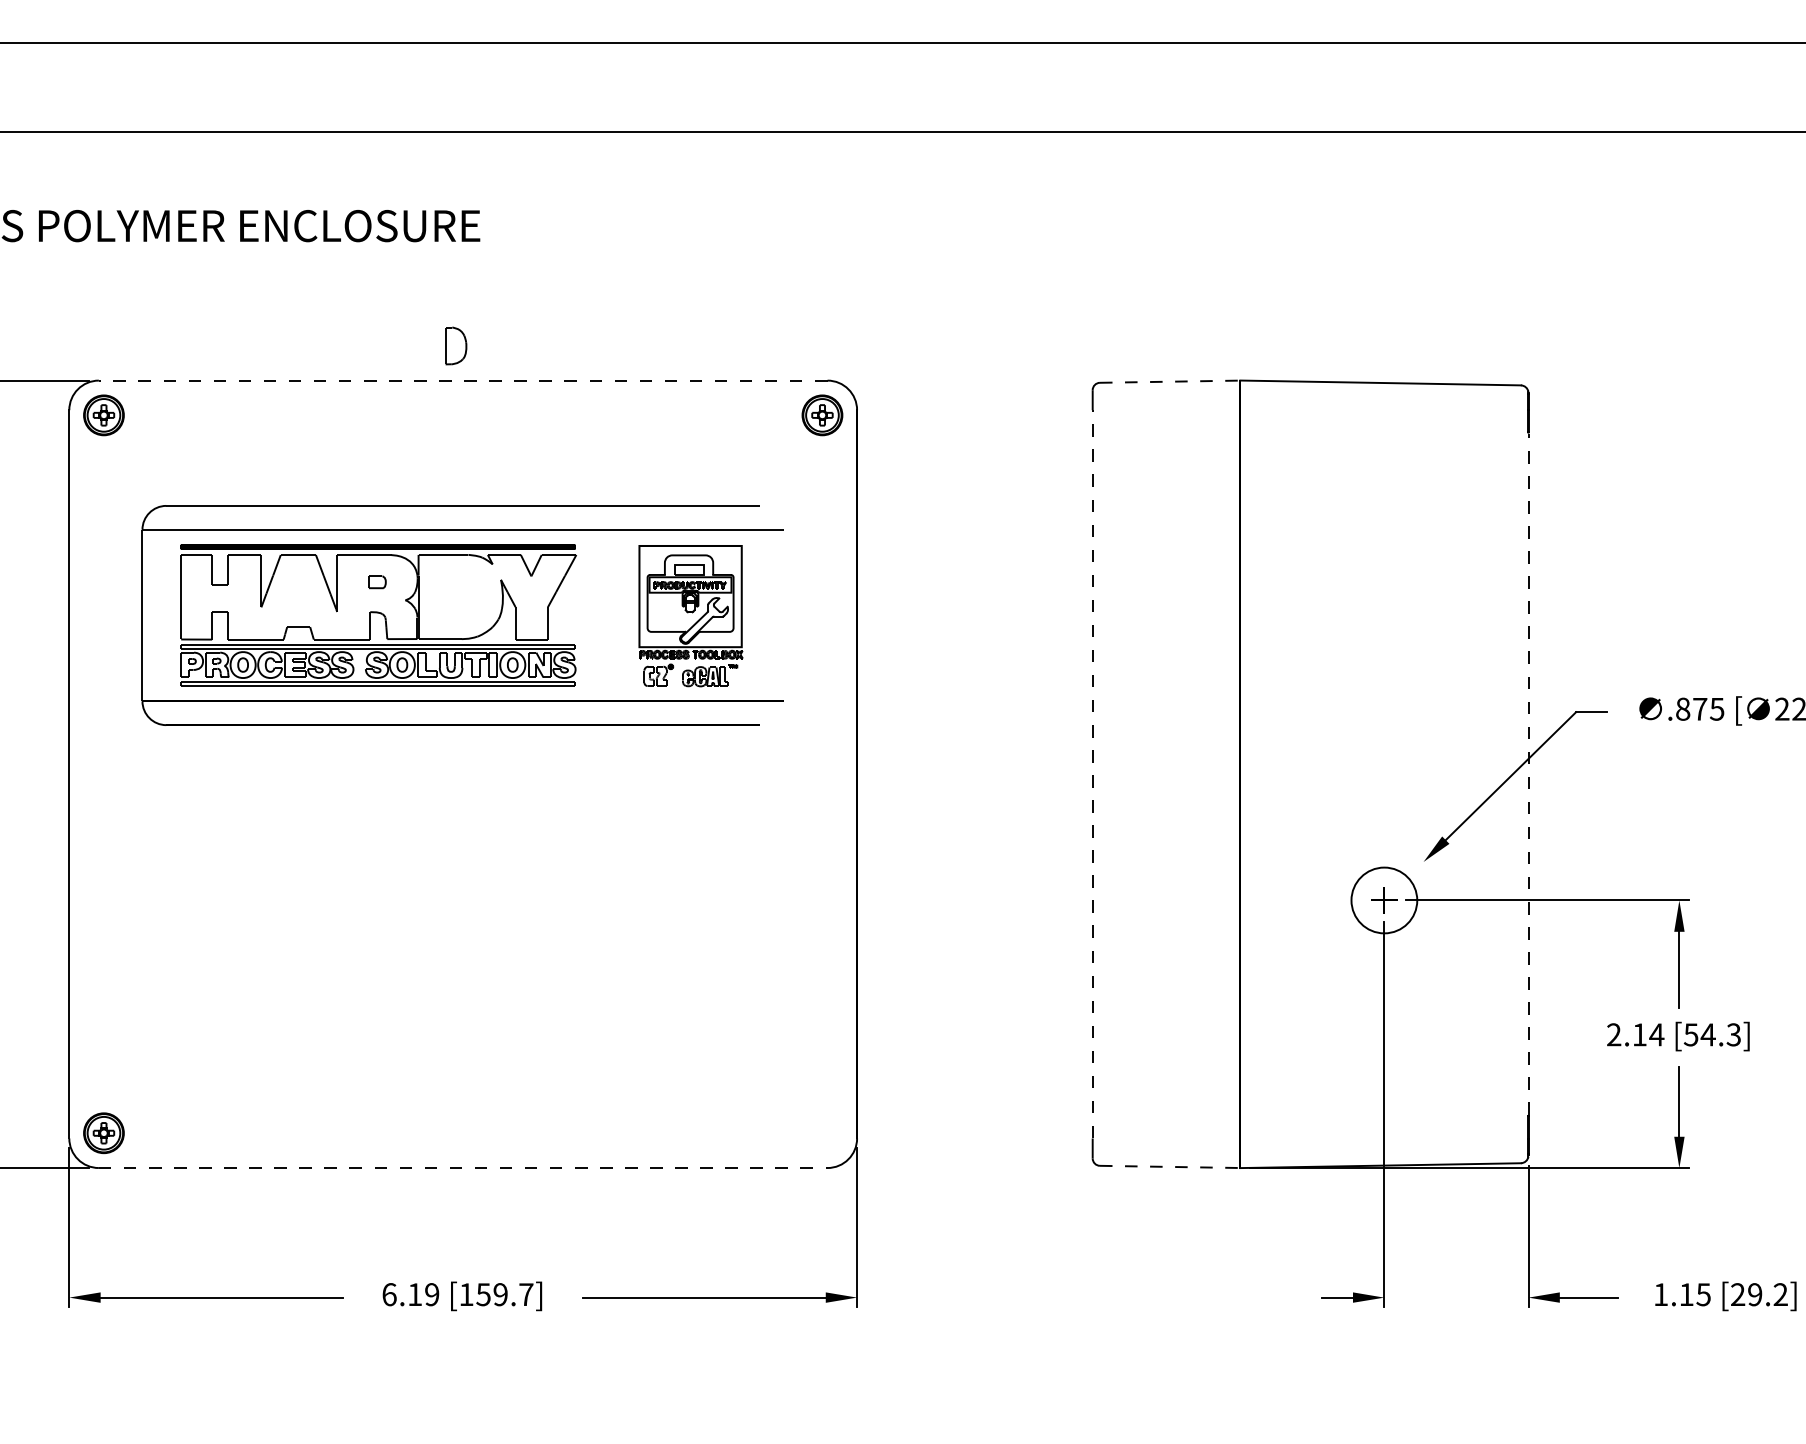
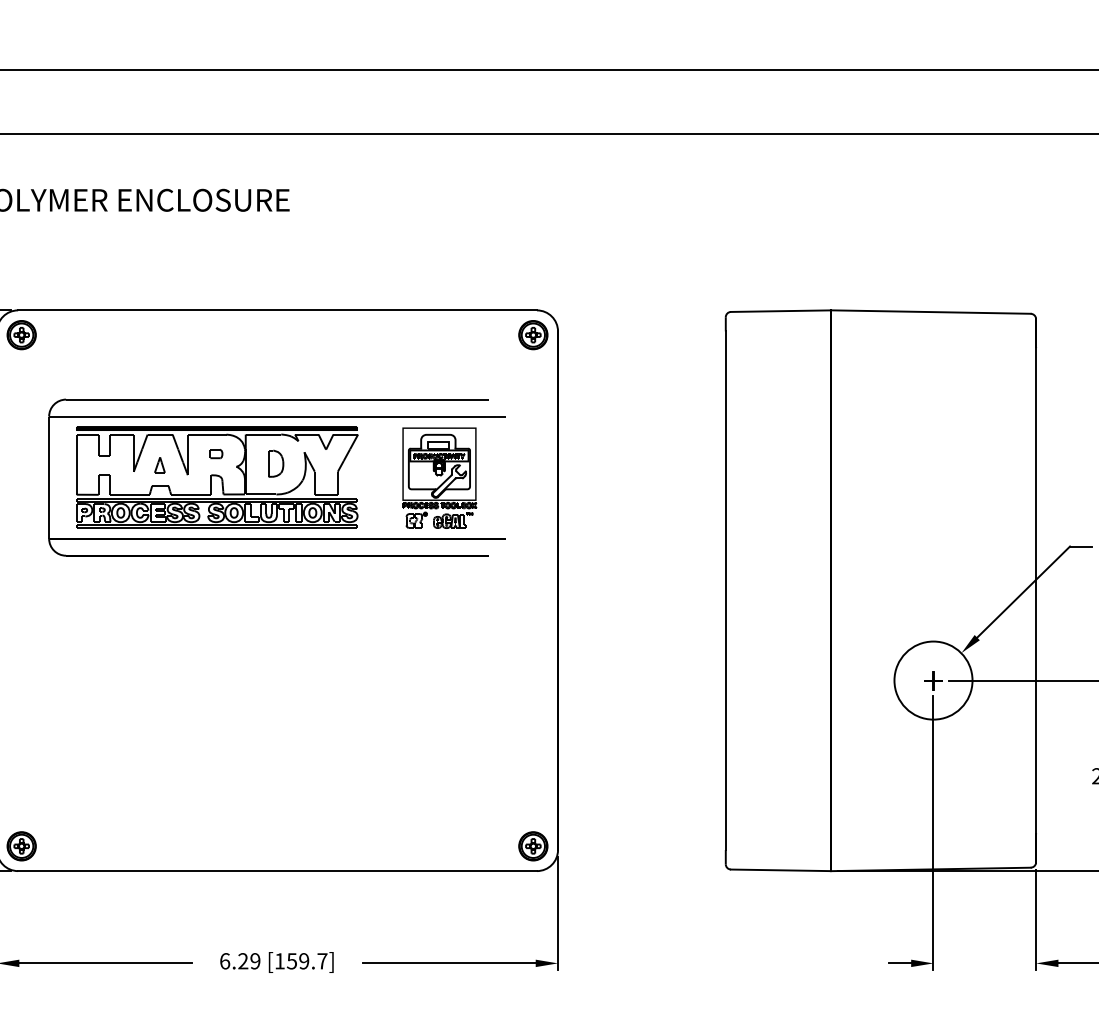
part: (456, 345) -> (276, 463), moved
line: (462, 380) -> (277, 310), dashed -> solid
line: (1170, 381) -> (781, 311), dashed -> solid
part: (297, 597) -> (159, 464), added
line: (1092, 773) -> (725, 590), dashed -> solid
line: (1528, 774) -> (1036, 590), dashed -> solid
circle: (1384, 900) -> (933, 680), size x1.67
part: (822, 1133) -> (533, 846), added
line: (1170, 1166) -> (781, 870), dashed -> solid
line: (463, 1168) -> (277, 871), dashed -> solid
text: (415, 1294) -> (243, 961), 6.19 -> 6.29

